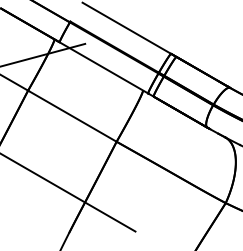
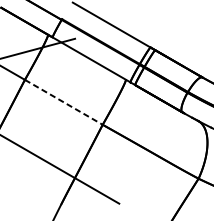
line: (72, 116) -> (63, 102), solid -> dashed

